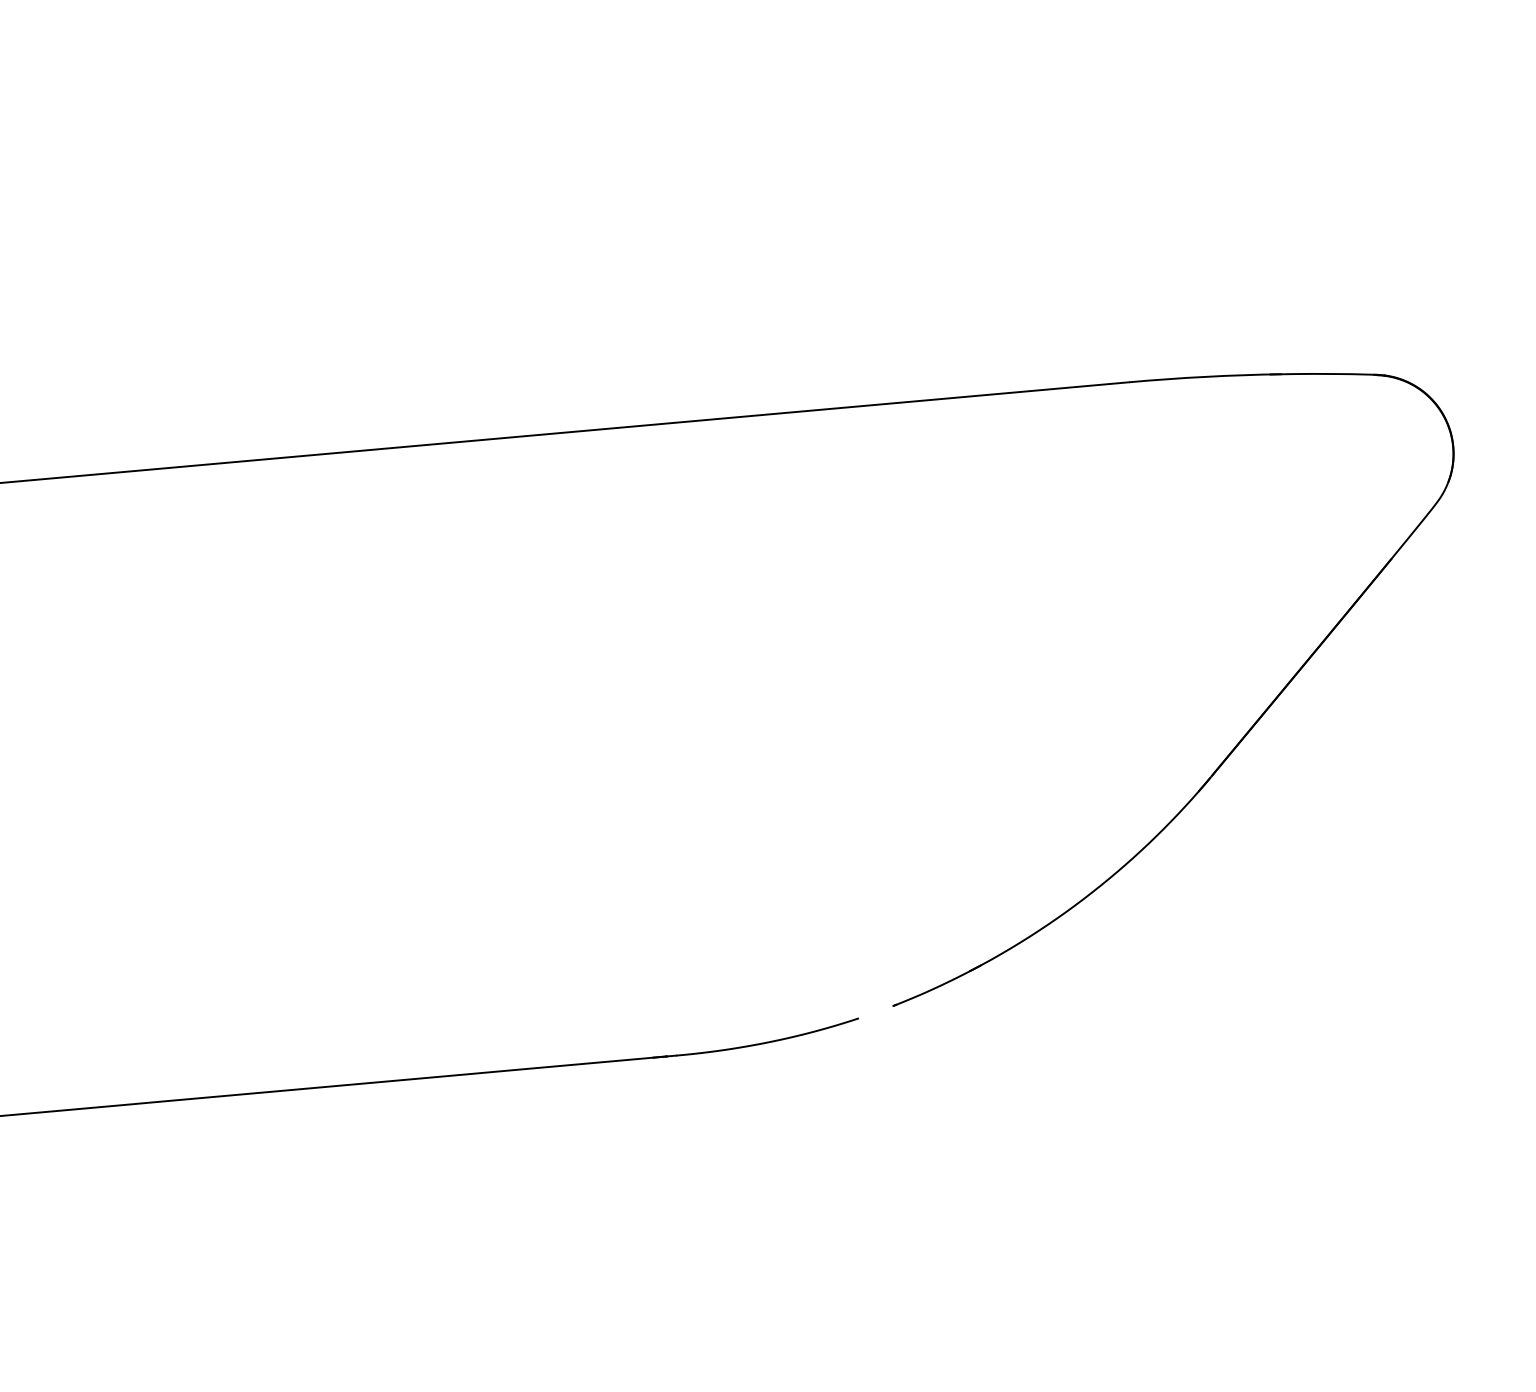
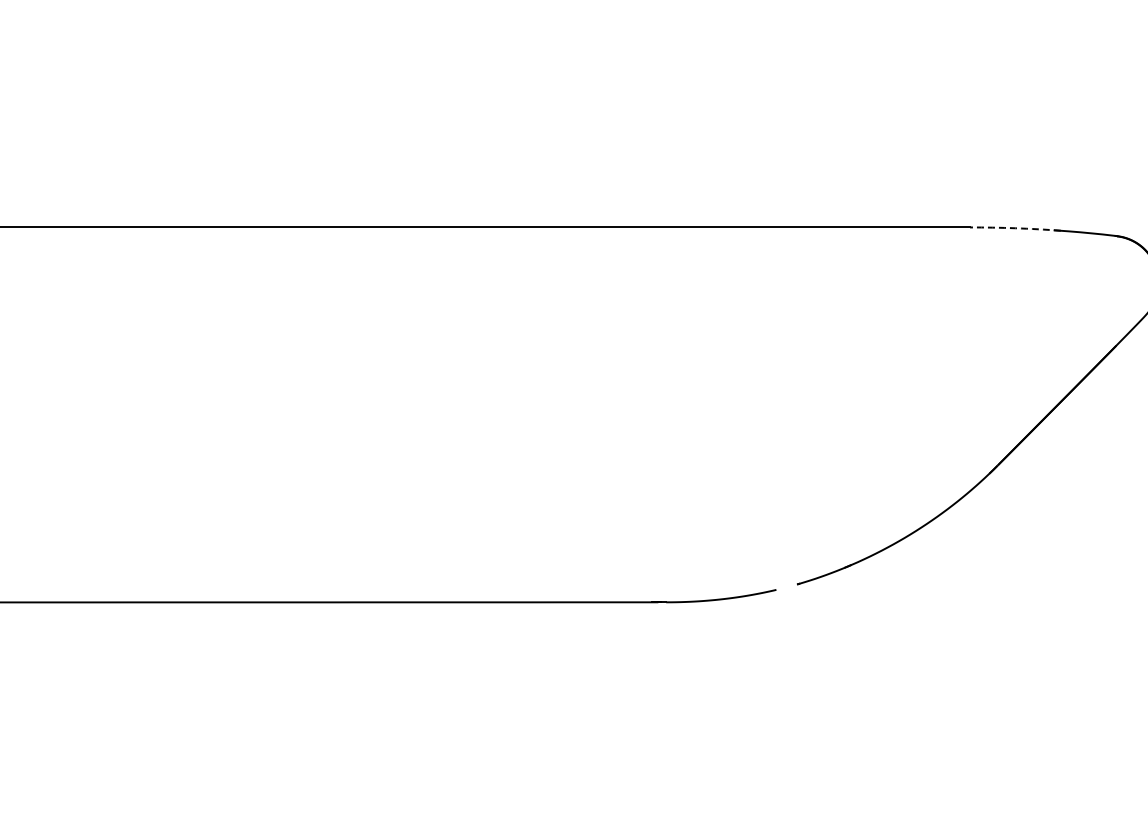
arc: (1205, 377) -> (1015, 228), solid -> dashed

